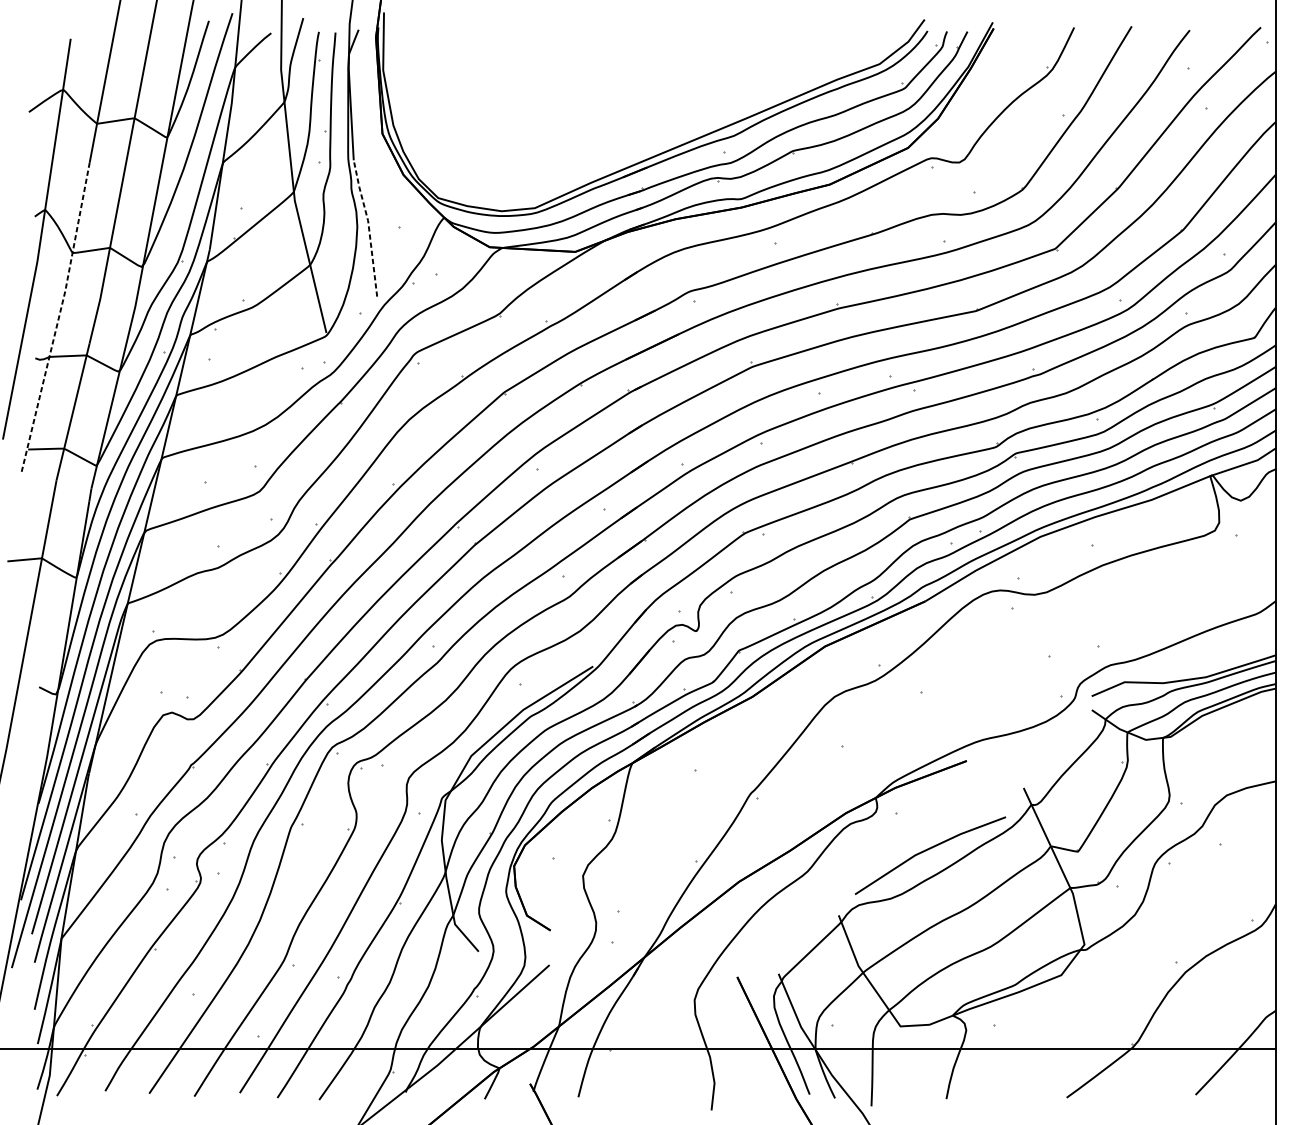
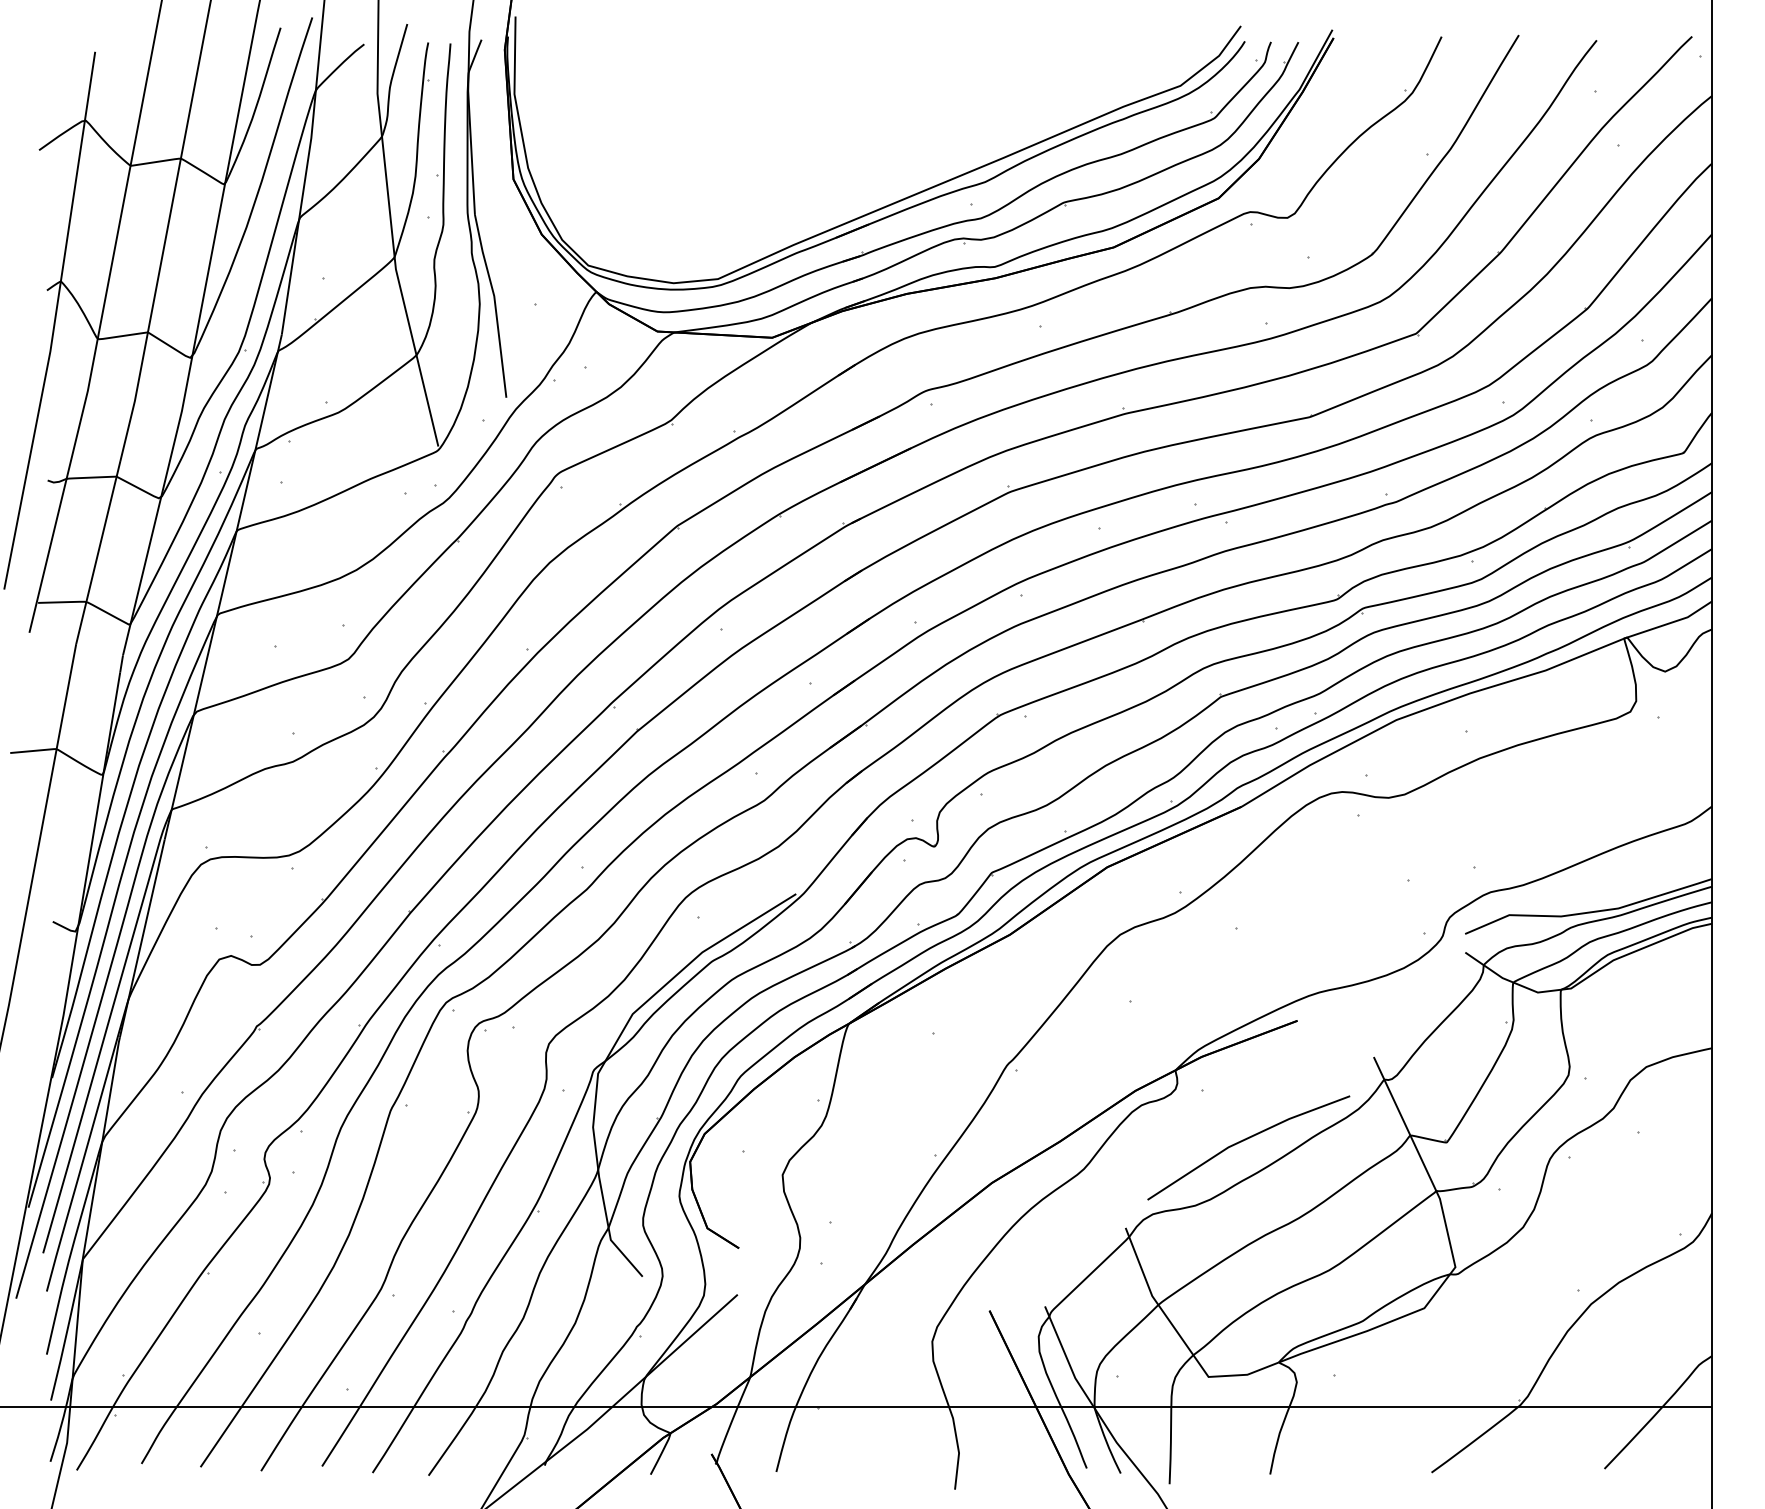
line: (369, 227) -> (495, 304), dashed -> solid
line: (59, 317) -> (79, 425), dashed -> solid

